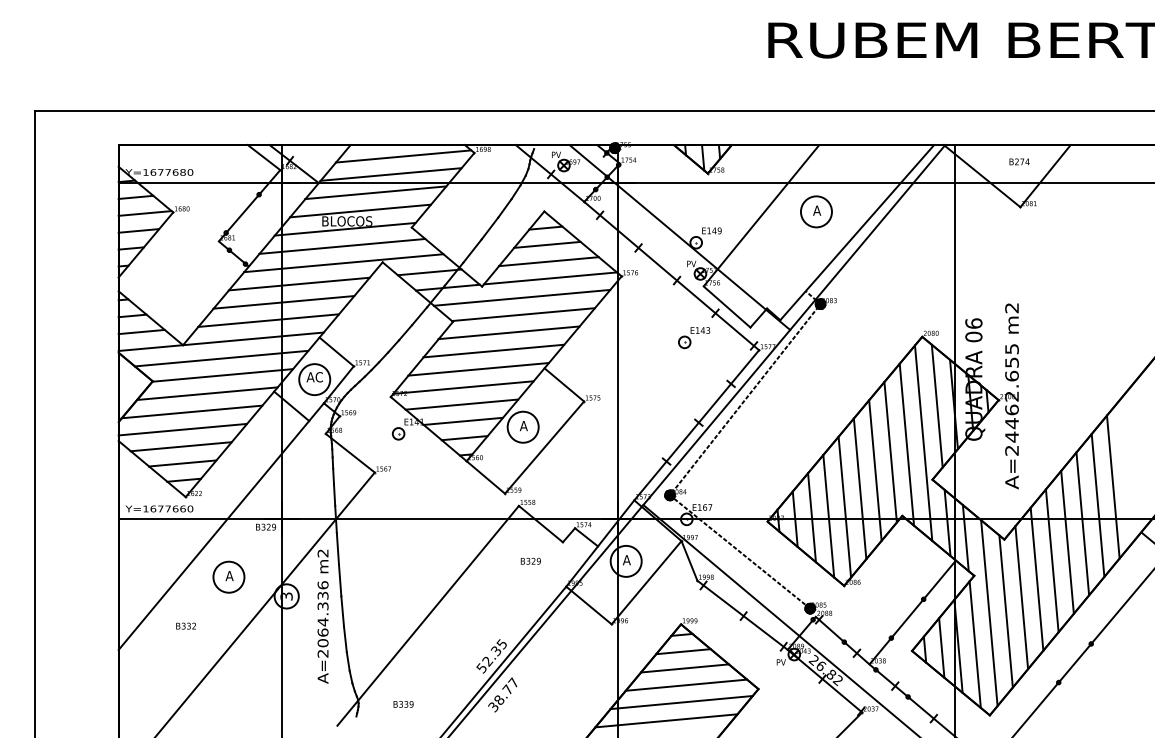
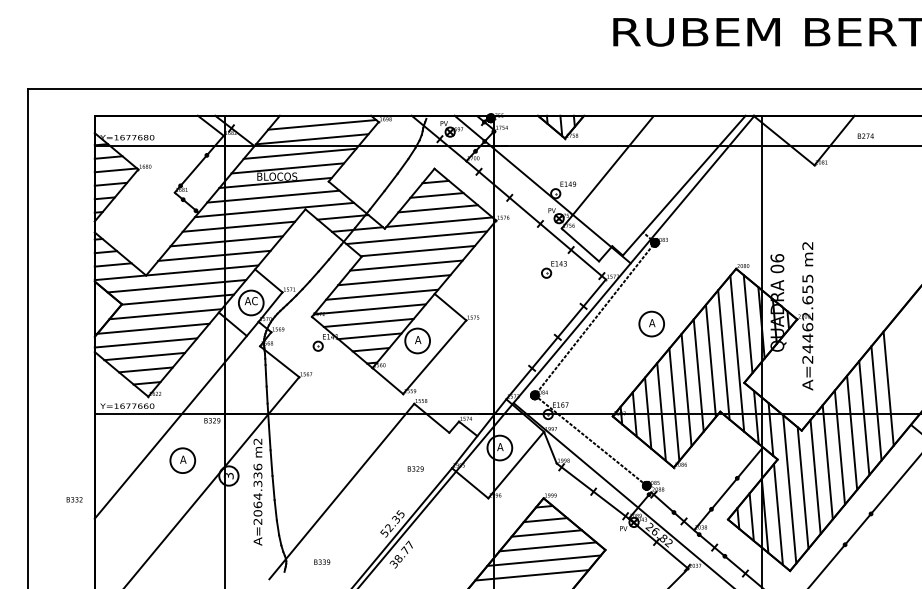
text: (1019, 161) -> (865, 135), moved
part: (816, 211) -> (651, 323), moved
text: (530, 560) -> (415, 468), moved
text: (185, 625) -> (74, 499), moved

